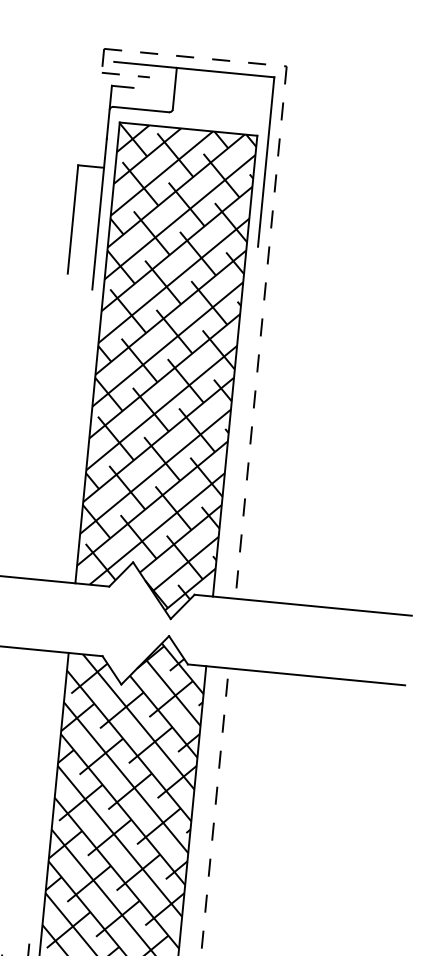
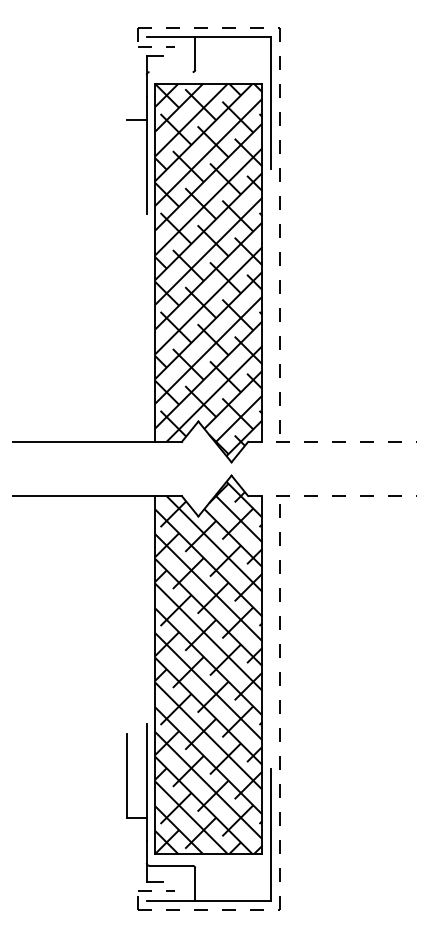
line: (140, 109) -> (170, 72), removed
line: (72, 218) -> (126, 161), removed
line: (304, 604) -> (333, 441), solid -> dashed
line: (297, 675) -> (333, 496), solid -> dashed

